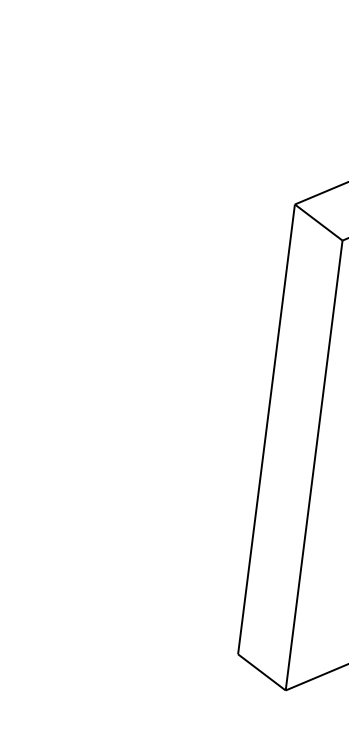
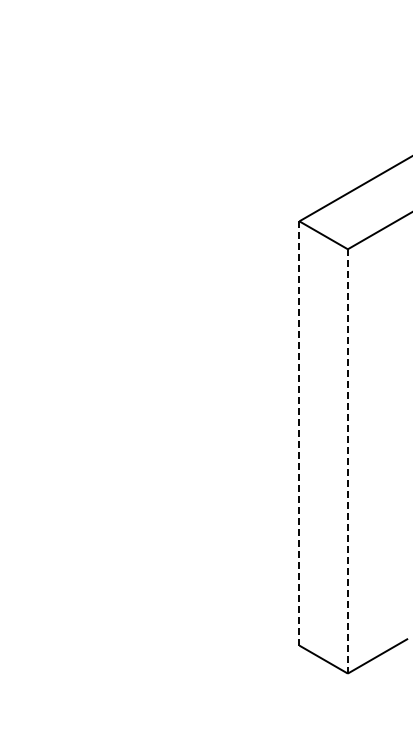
line: (266, 429) -> (299, 433), solid -> dashed
line: (313, 464) -> (347, 460), solid -> dashed

